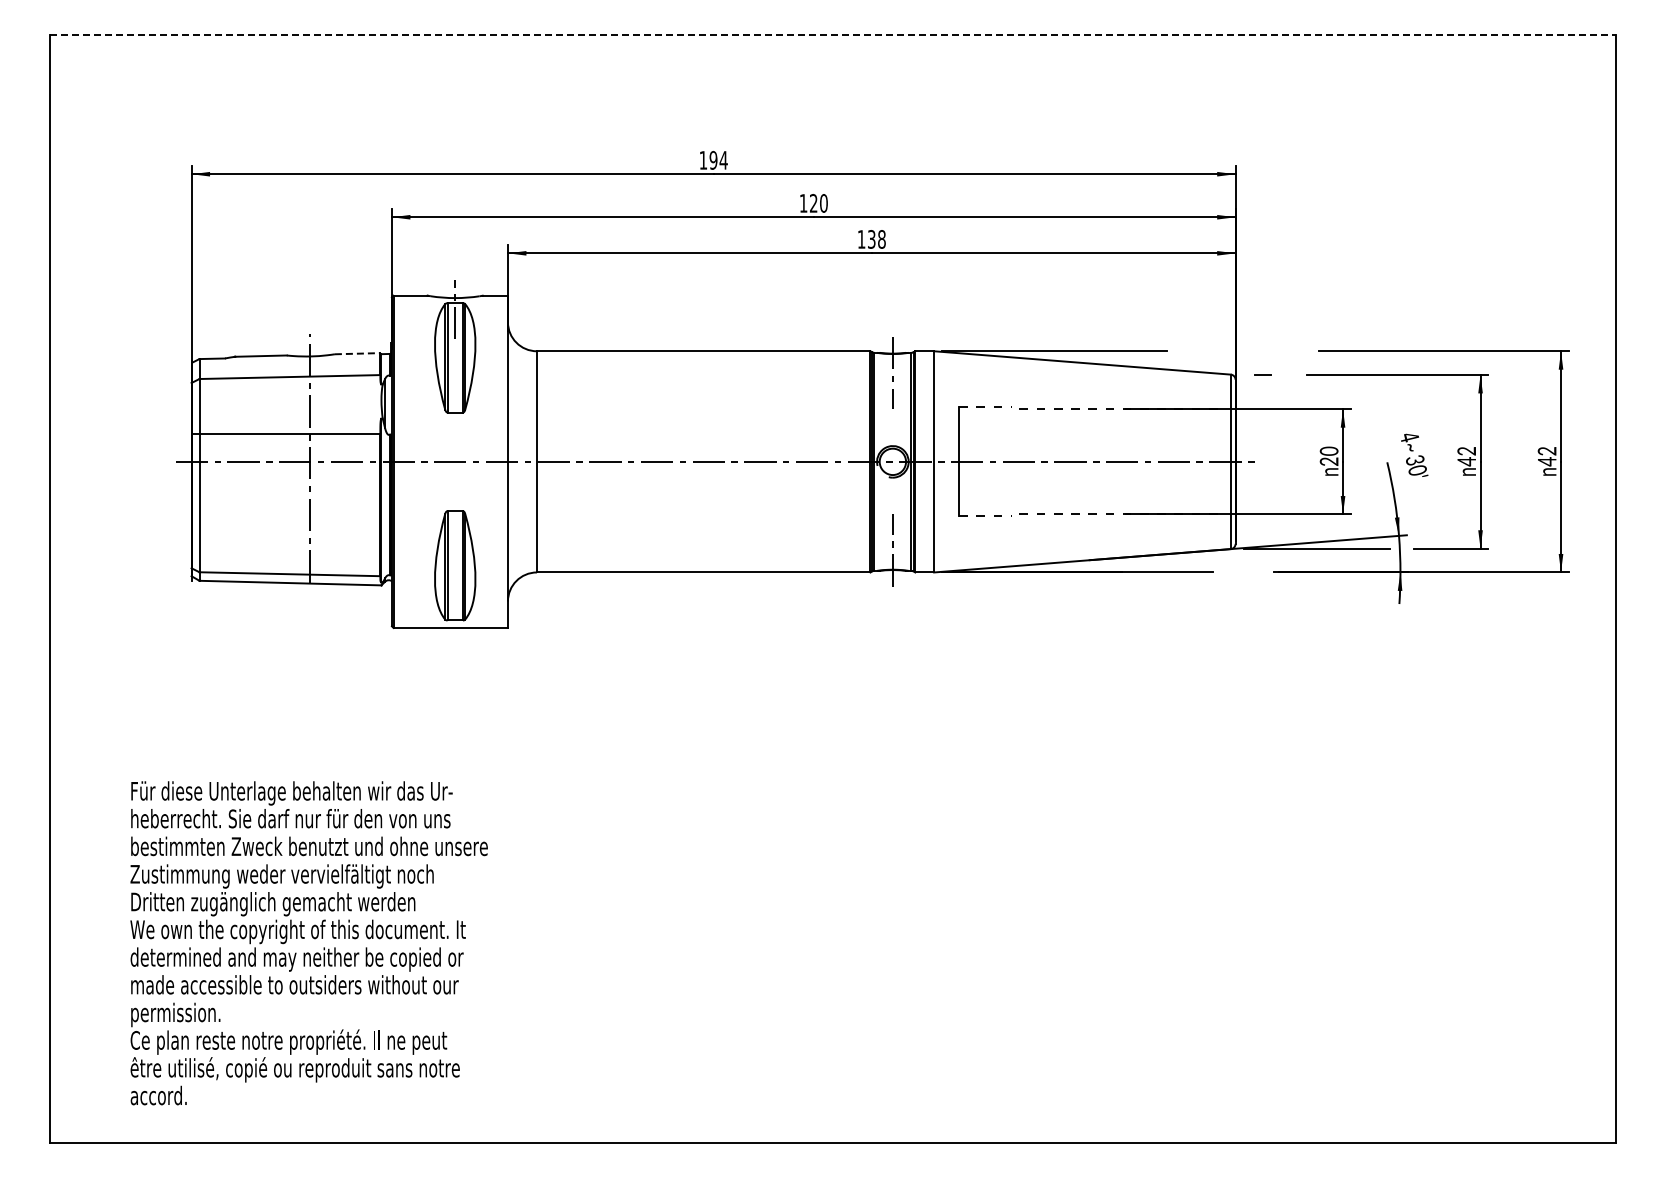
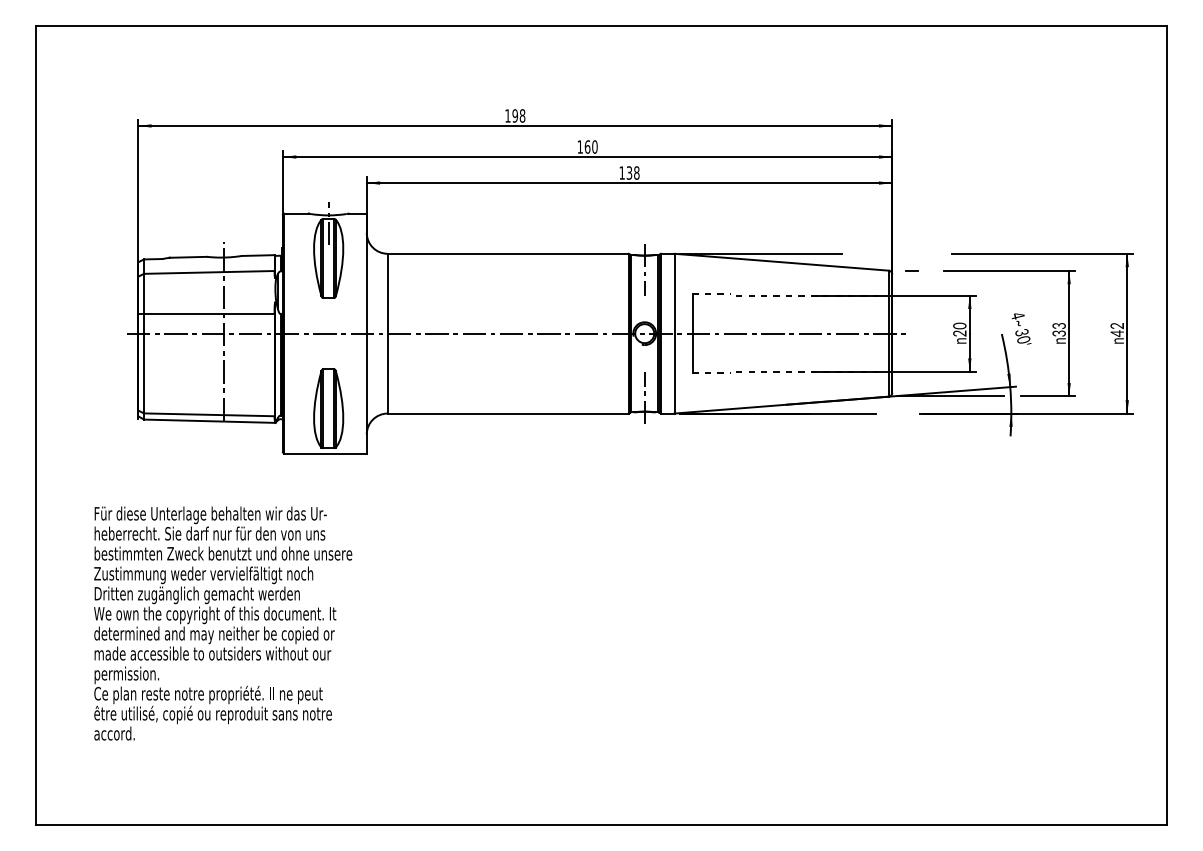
line: (833, 35) -> (601, 25), dashed -> solid
text: (723, 159) -> (522, 115), 194 -> 198
text: (813, 203) -> (587, 147), 120 -> 160
line: (357, 353) -> (258, 255), dashed -> solid
text: (1466, 456) -> (1059, 329), 42 -> 33
text: (308, 943) -> (222, 623), moved

